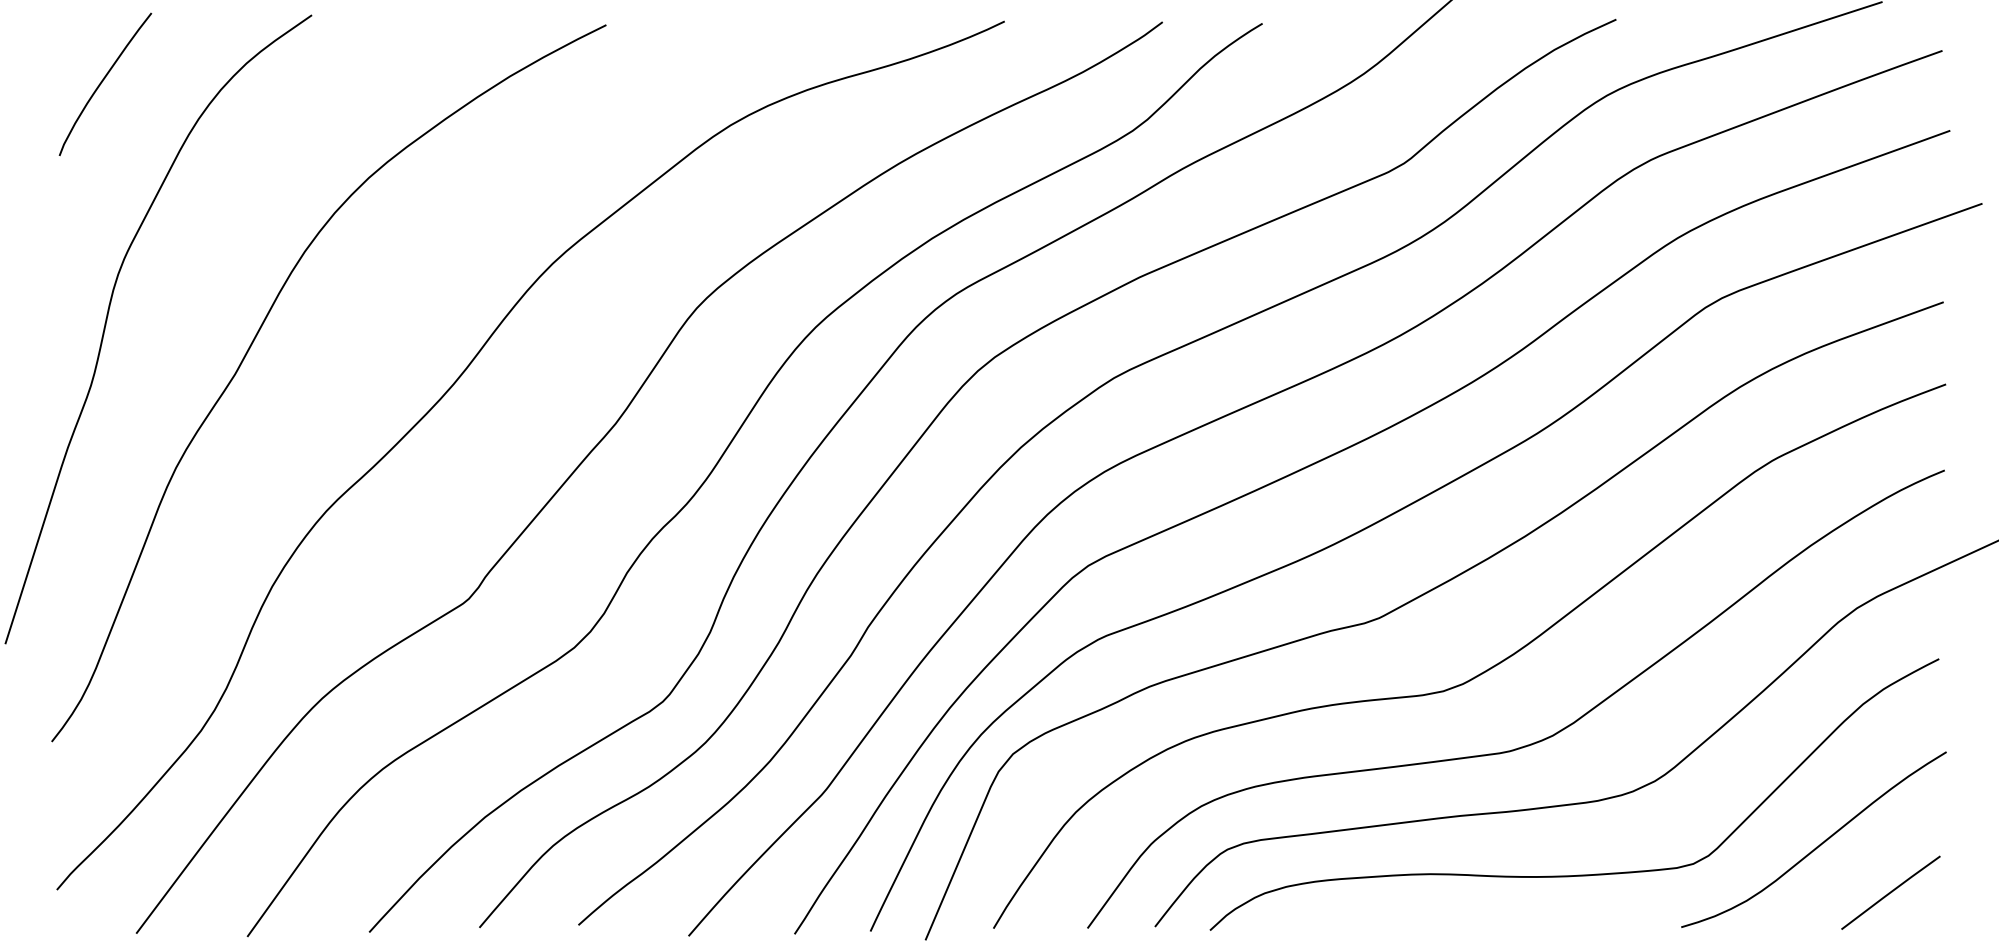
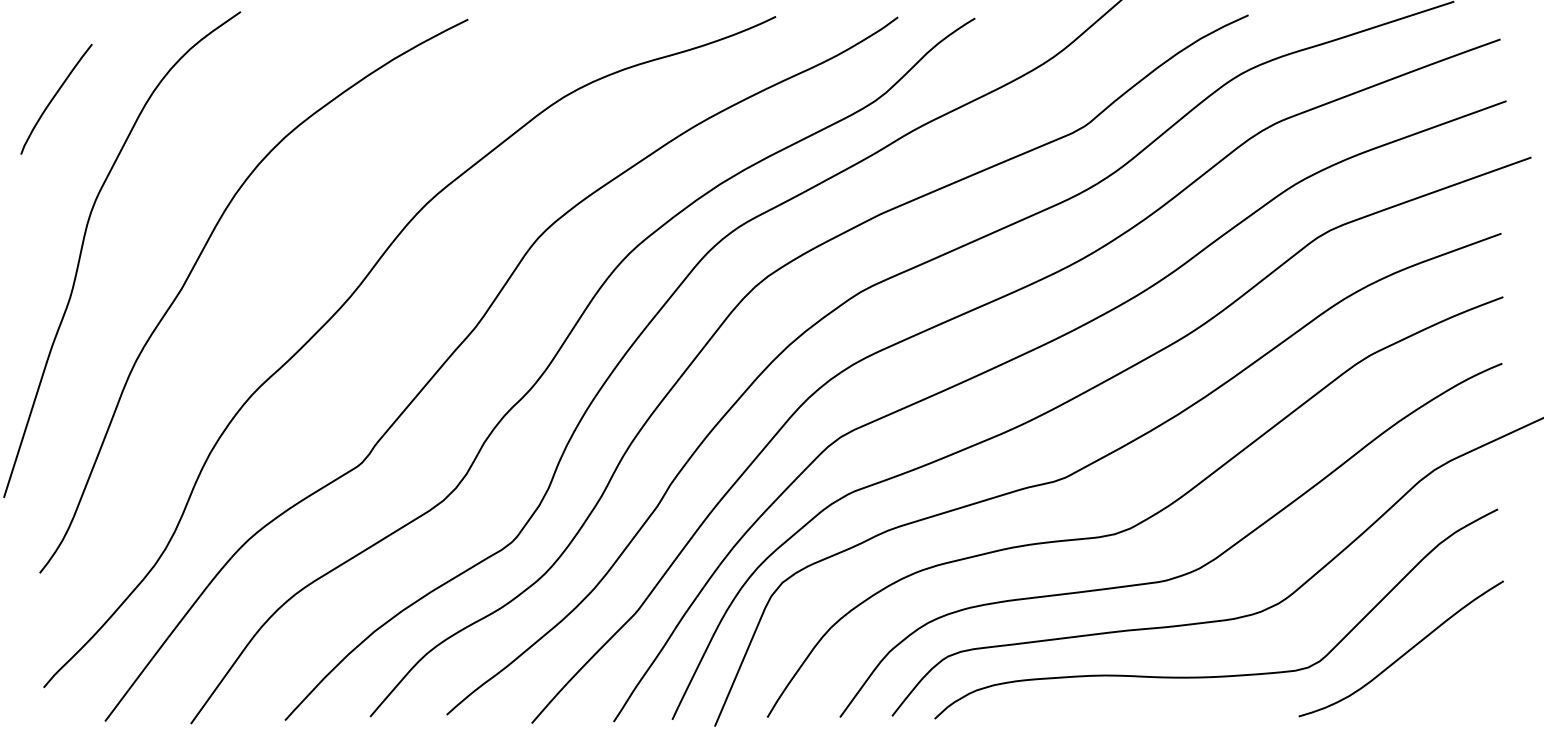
curve: (103, 81) -> (55, 97), moved
line: (1890, 892) -> (1460, 689), removed

